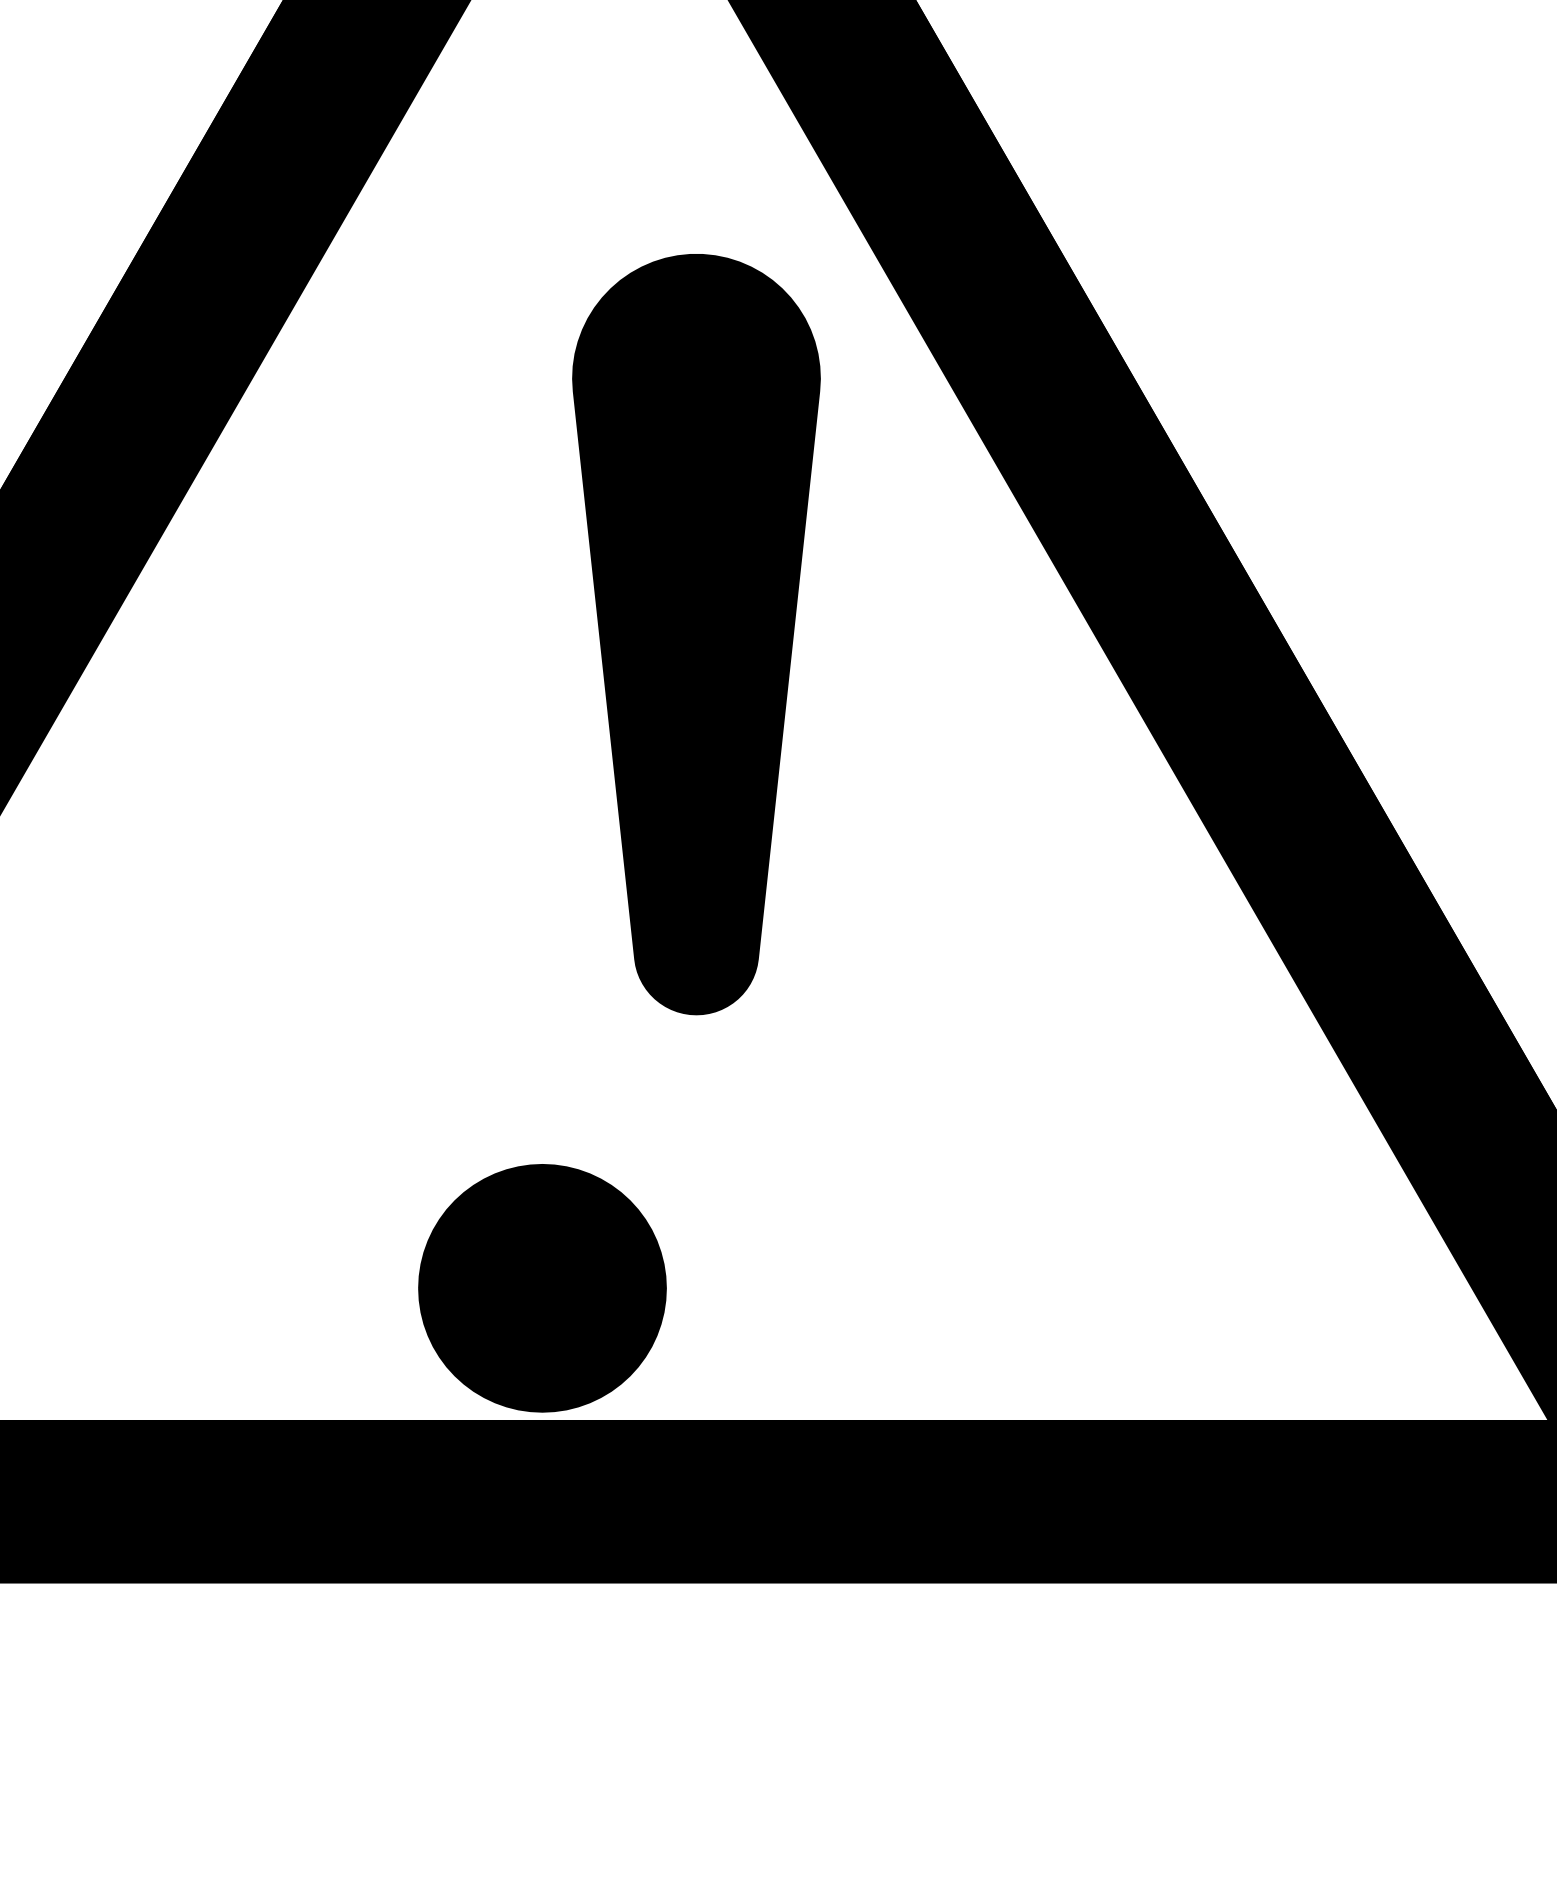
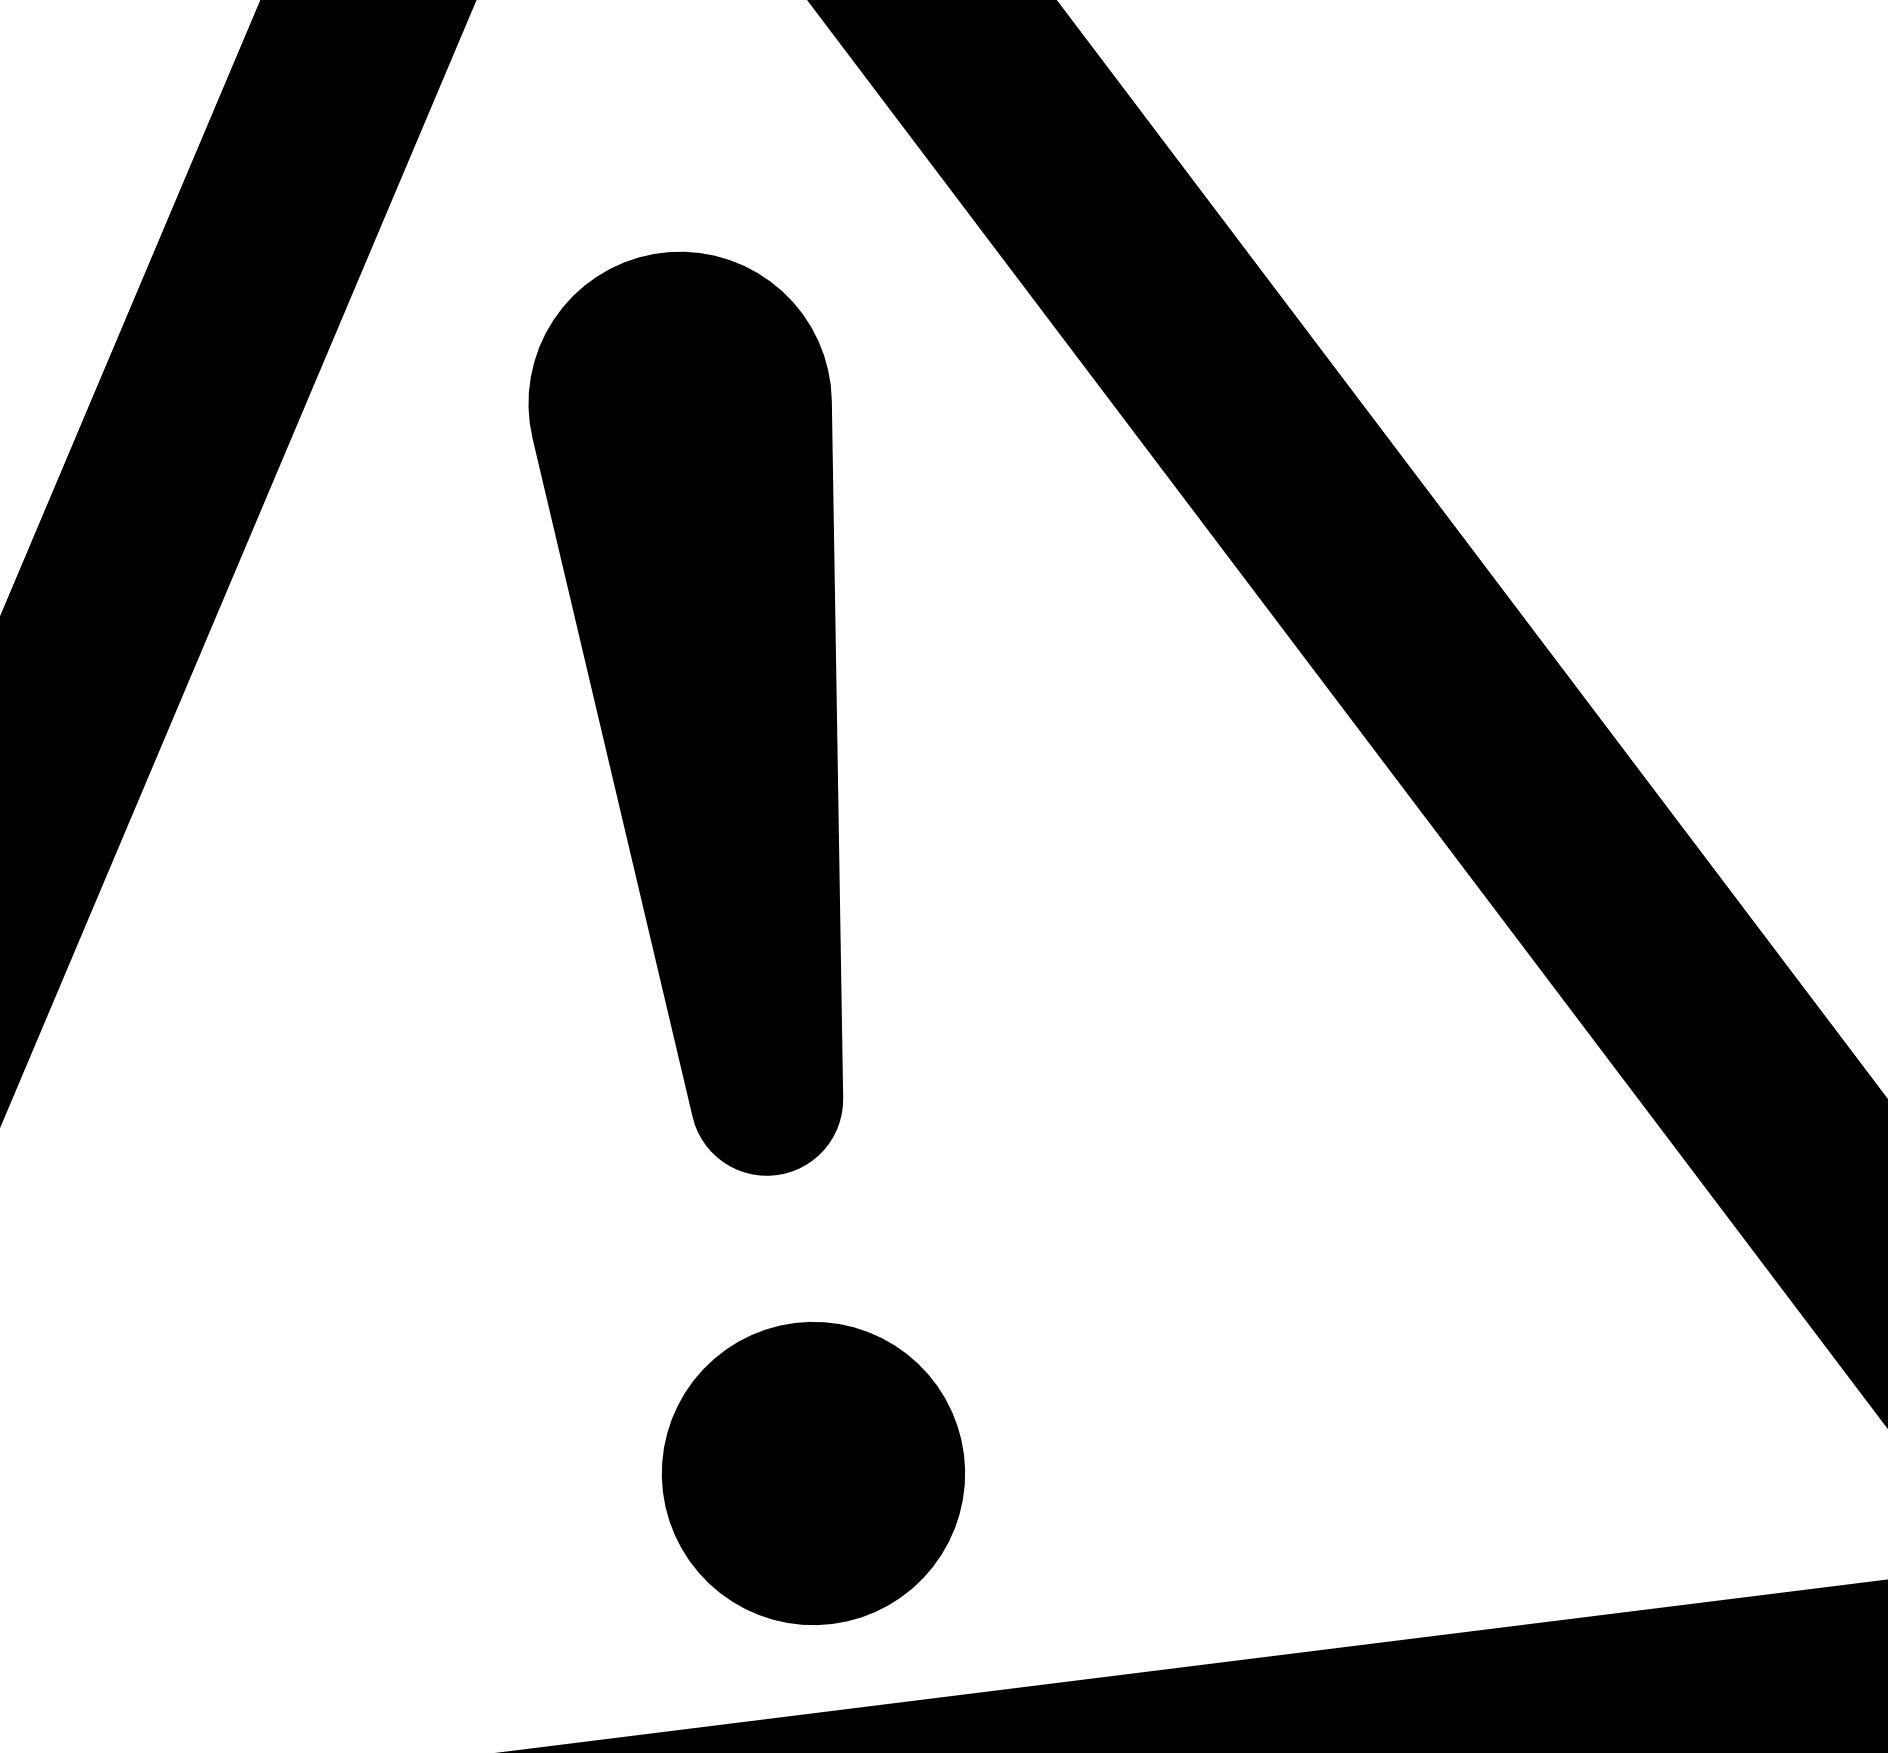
part: (696, 634) -> (718, 713), moved
part: (542, 1288) -> (813, 1473), moved

